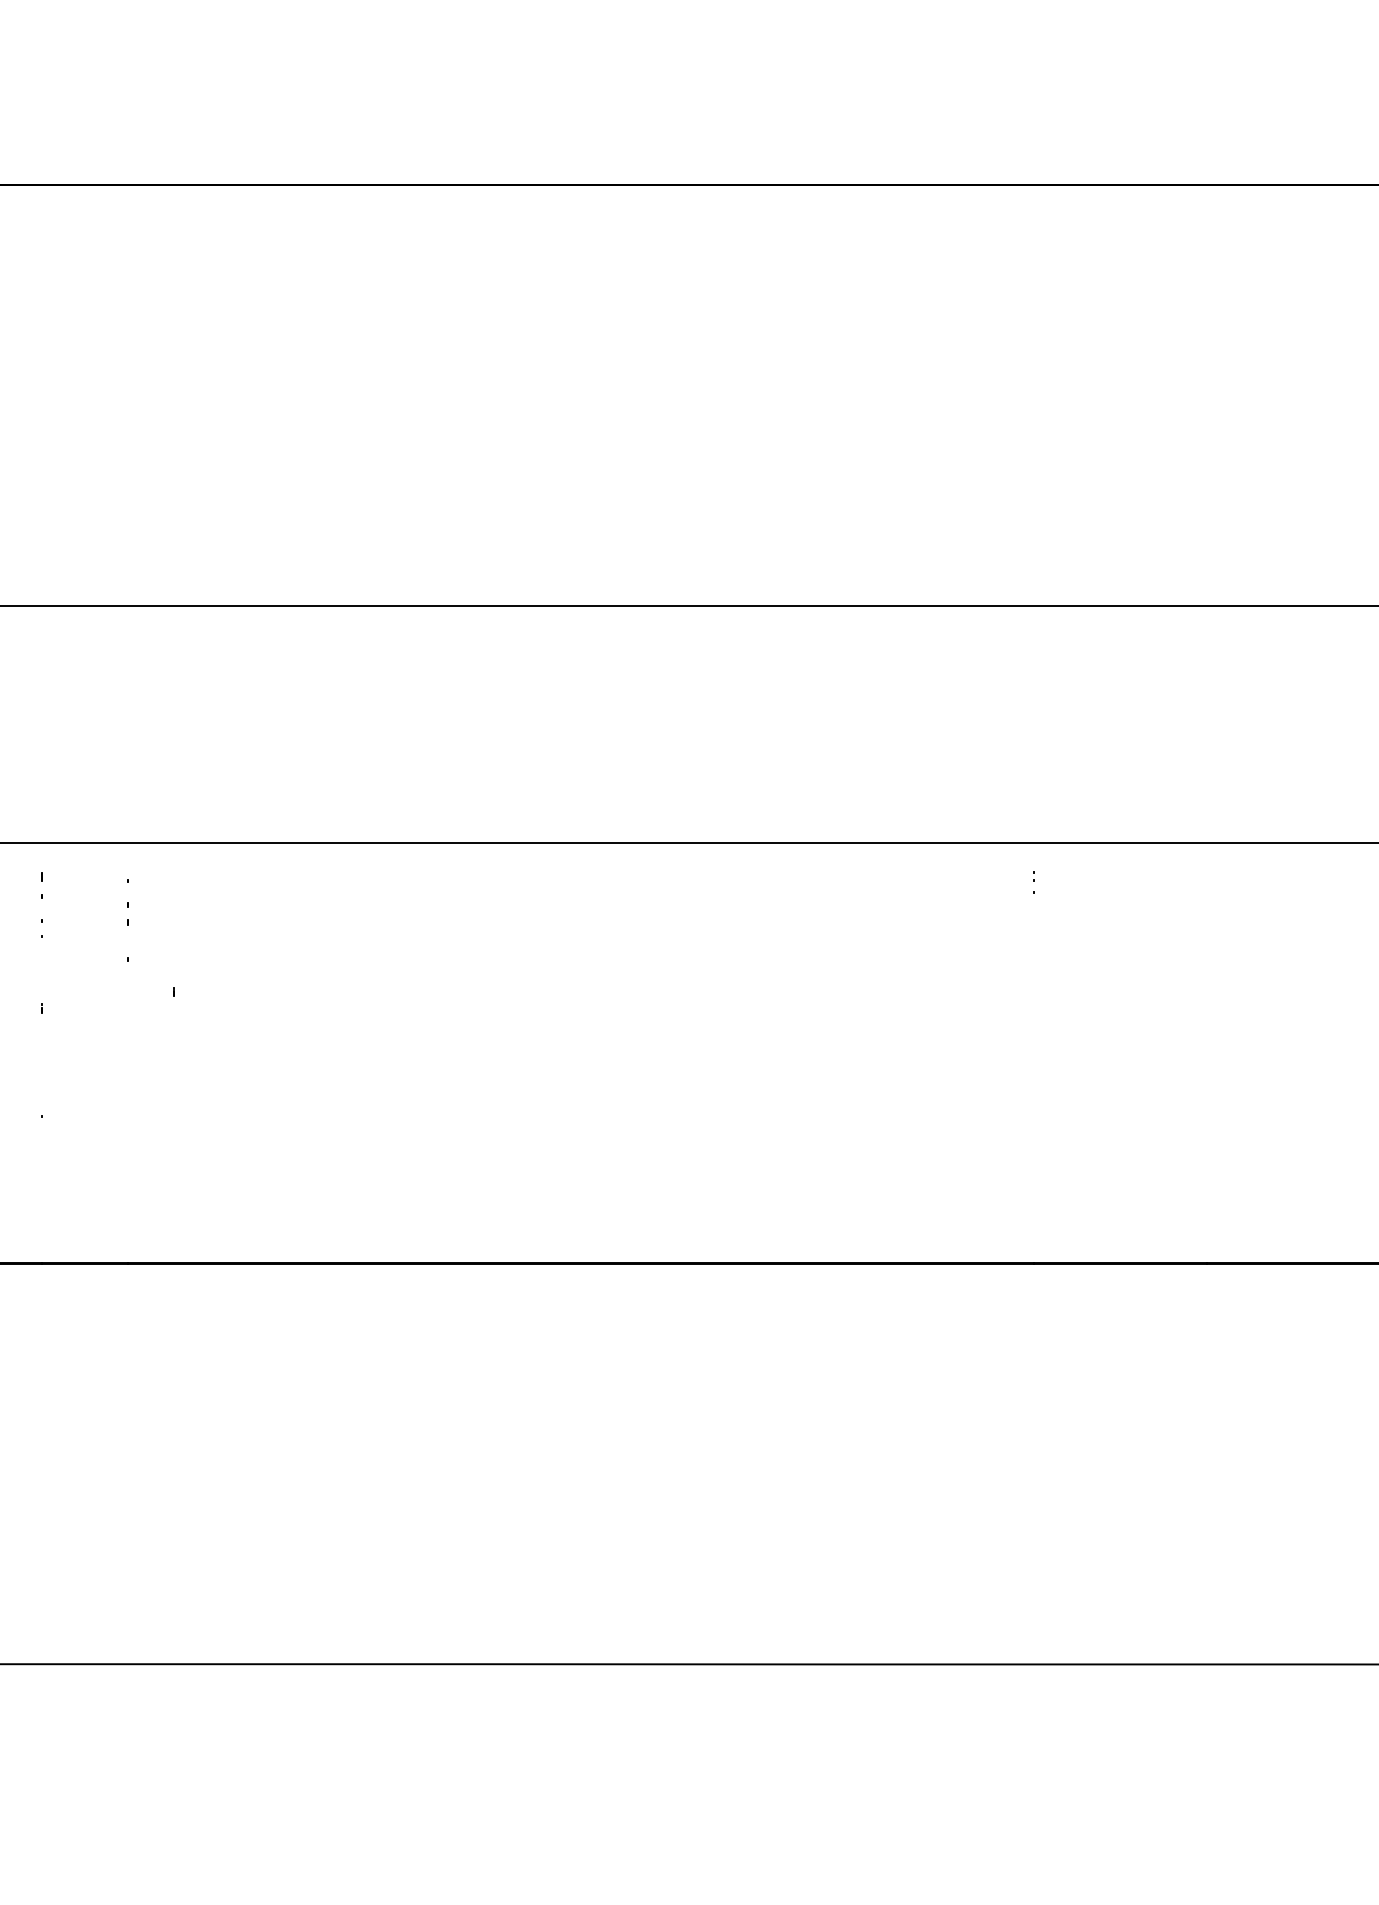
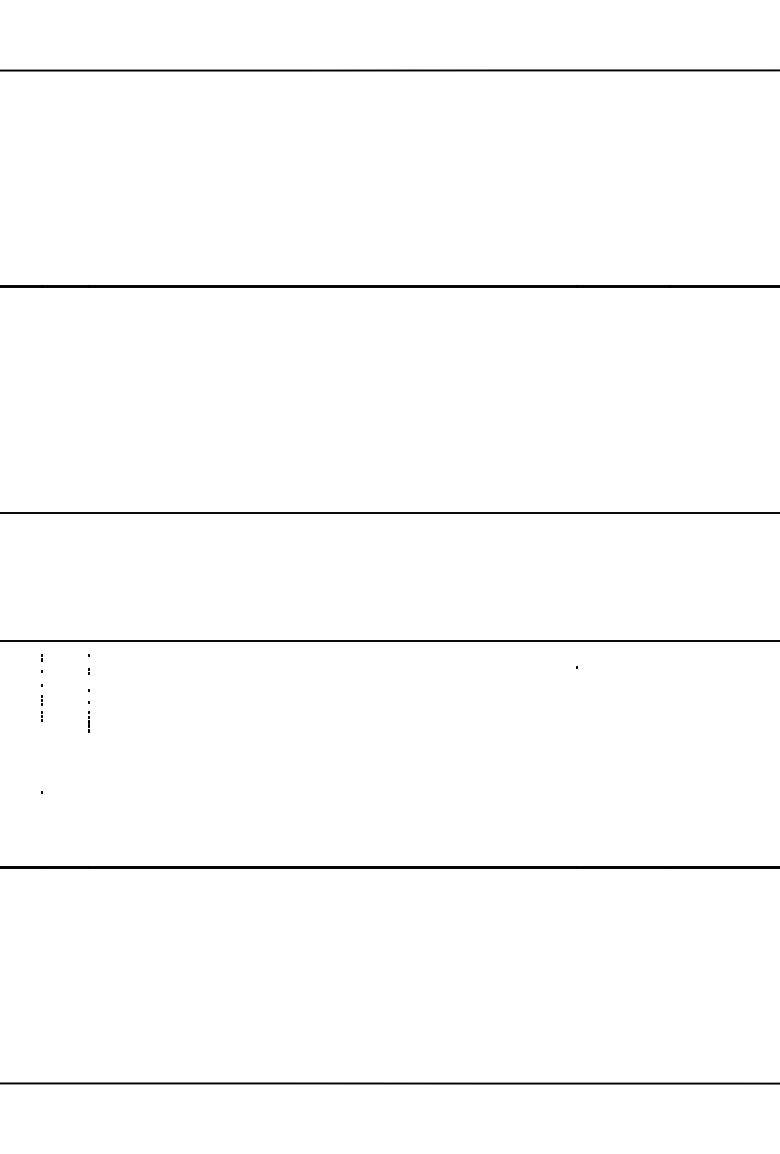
line: (40, 962) -> (41, 705), added
line: (173, 992) -> (88, 721), moved

